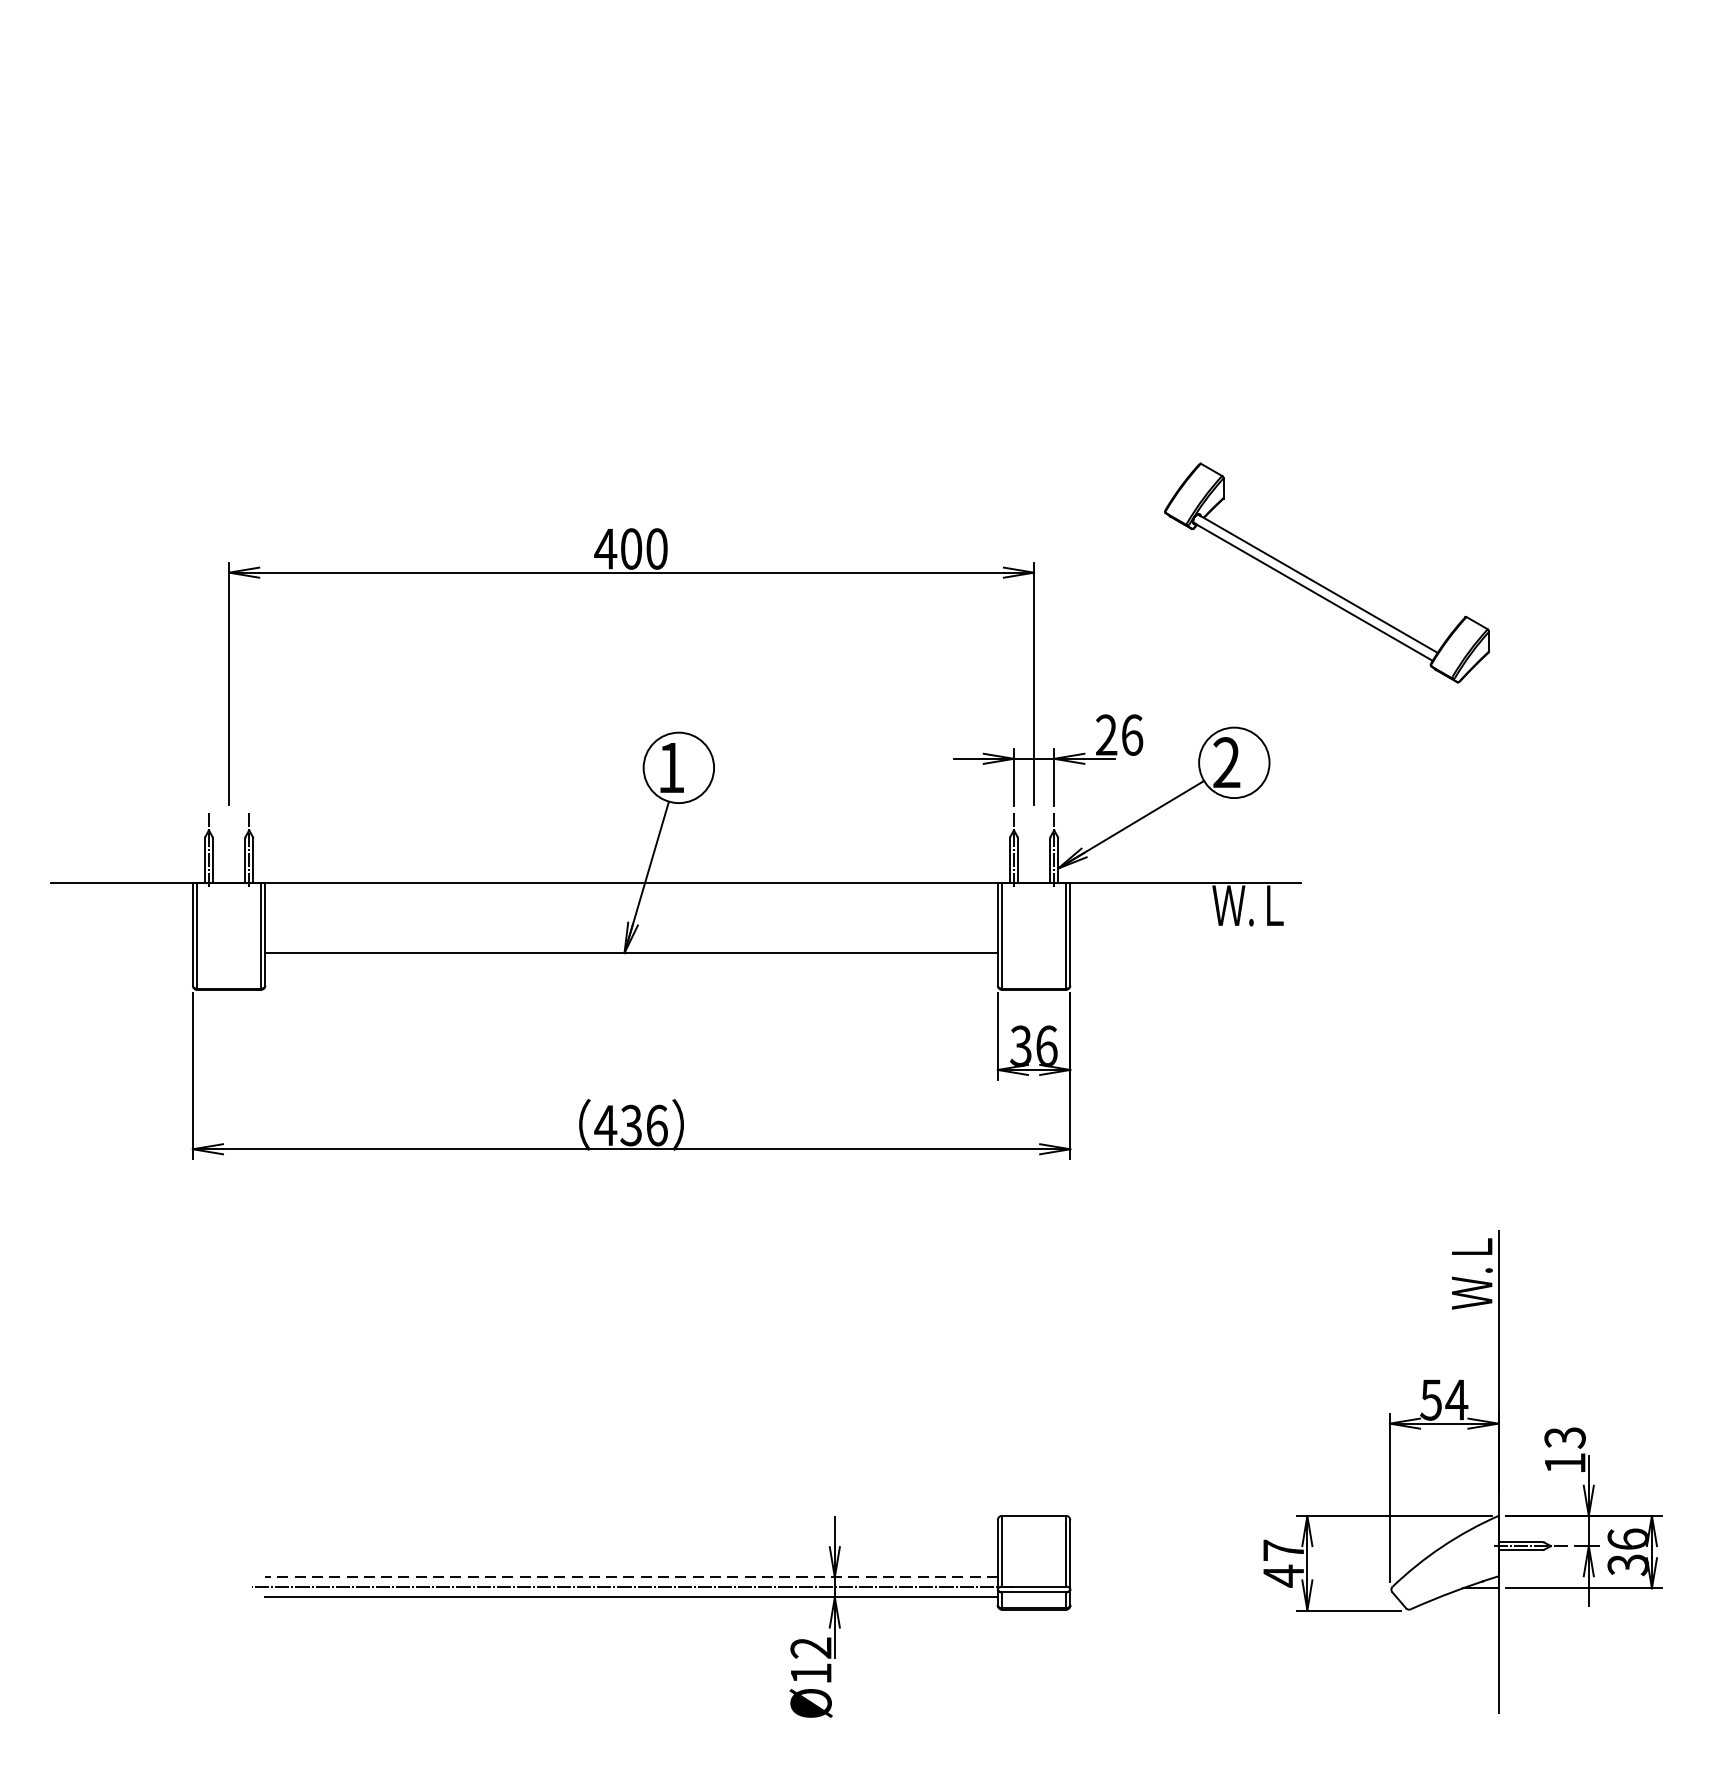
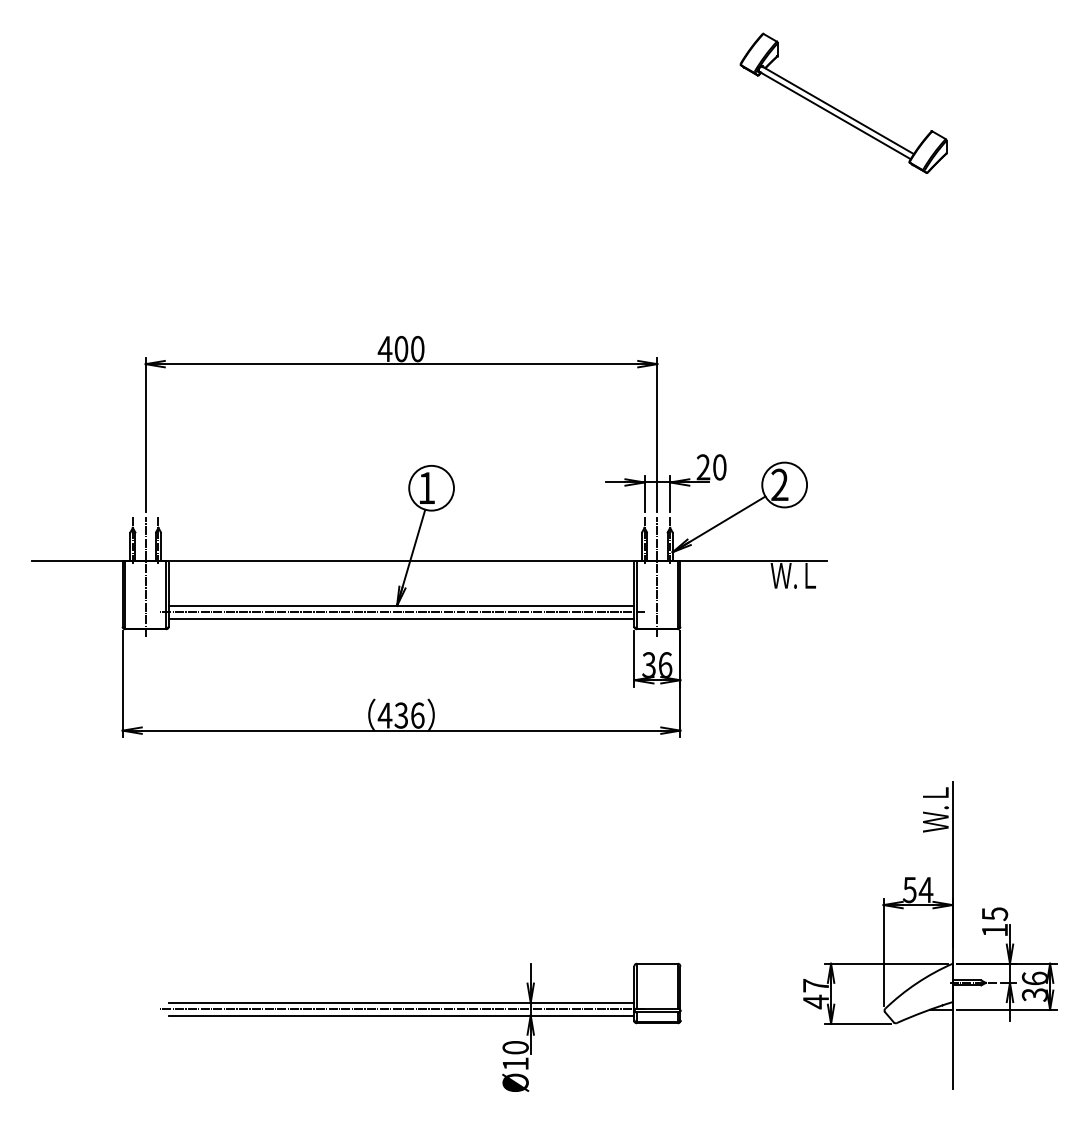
part: (1317, 581) -> (837, 108), moved
text: (1131, 735) -> (719, 467), 26 -> 20
line: (228, 906) -> (145, 576), added
line: (1034, 906) -> (657, 576), added
line: (633, 963) -> (402, 612), added
line: (631, 972) -> (401, 618), added
text: (1564, 1436) -> (994, 913), 13 -> 15
line: (631, 1576) -> (401, 1002), dashed -> solid
text: (810, 1647) -> (515, 1047), Ø12 -> Ø10

